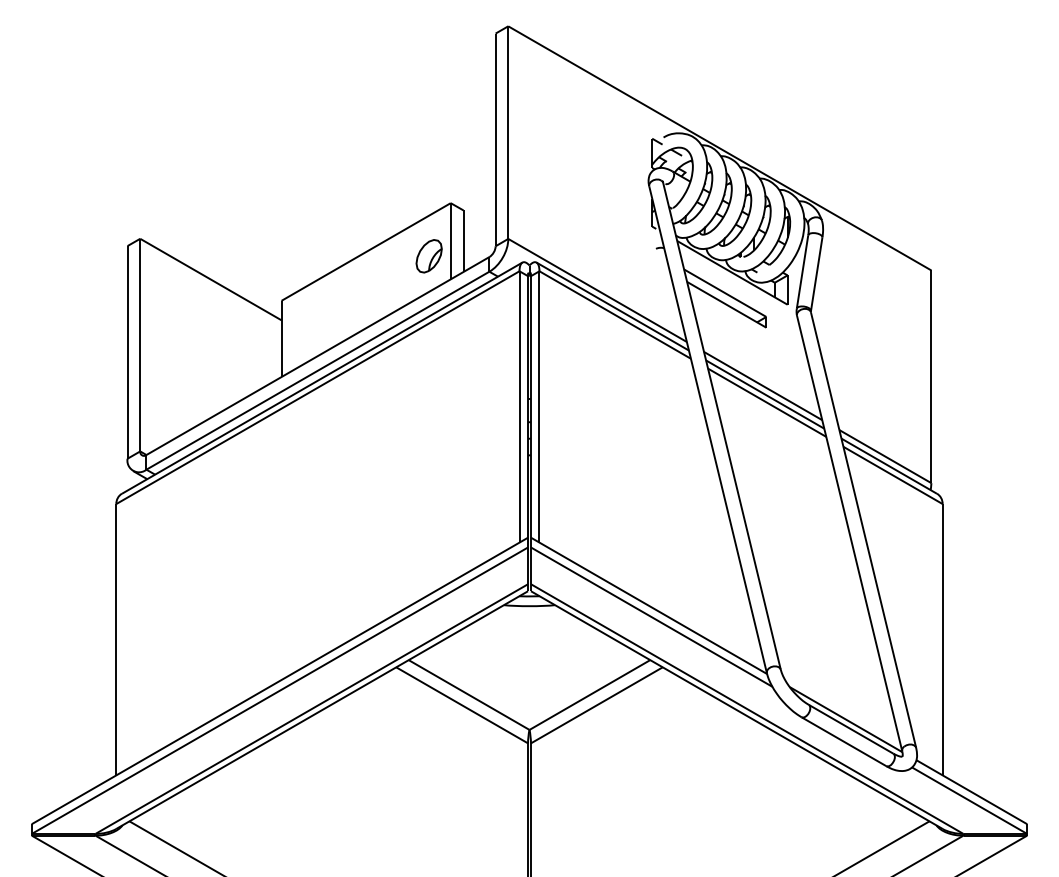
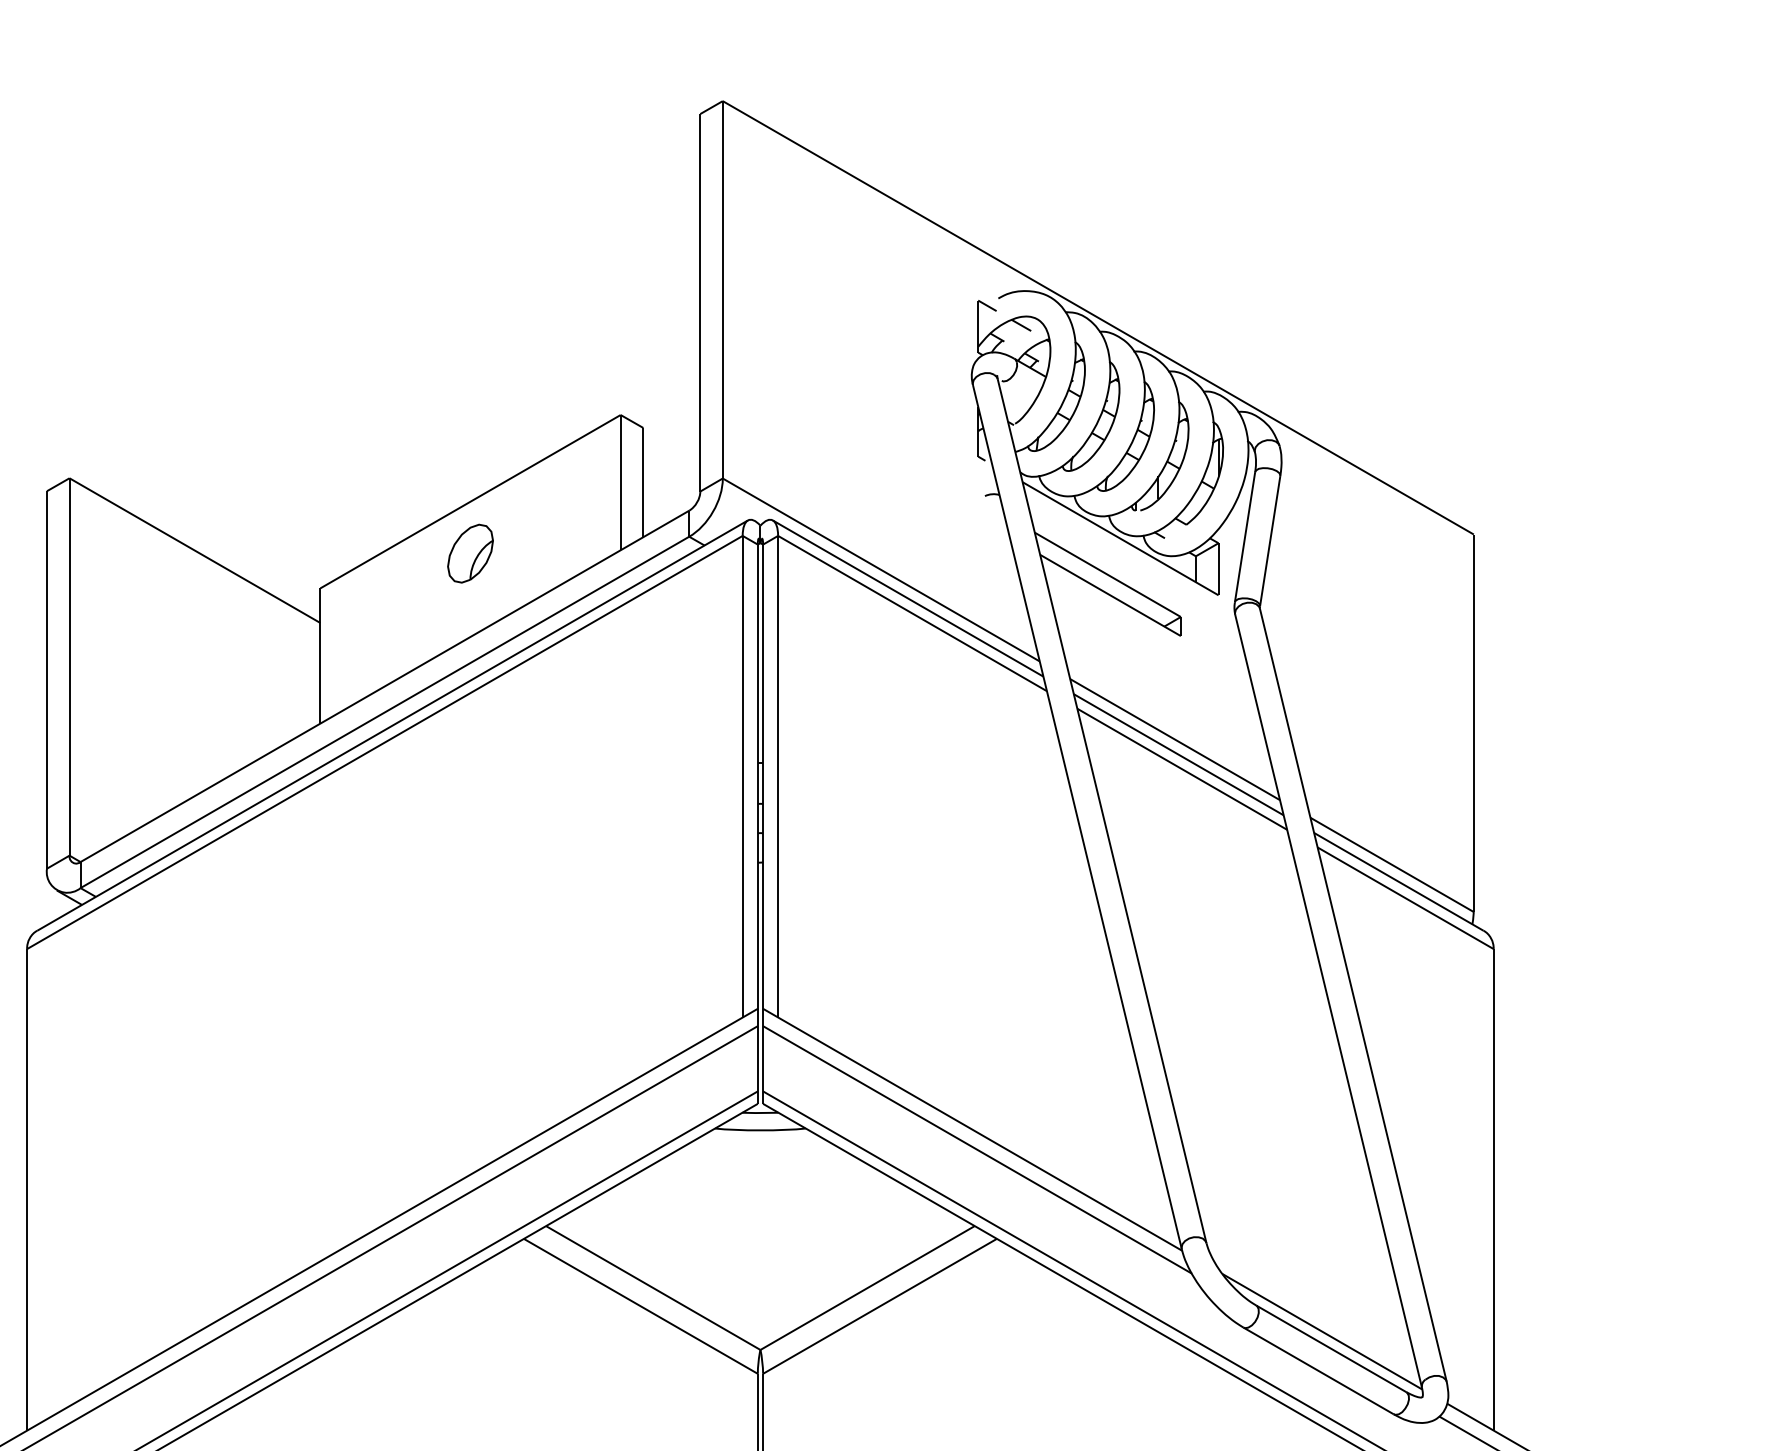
part: (428, 256) -> (469, 554), moved

